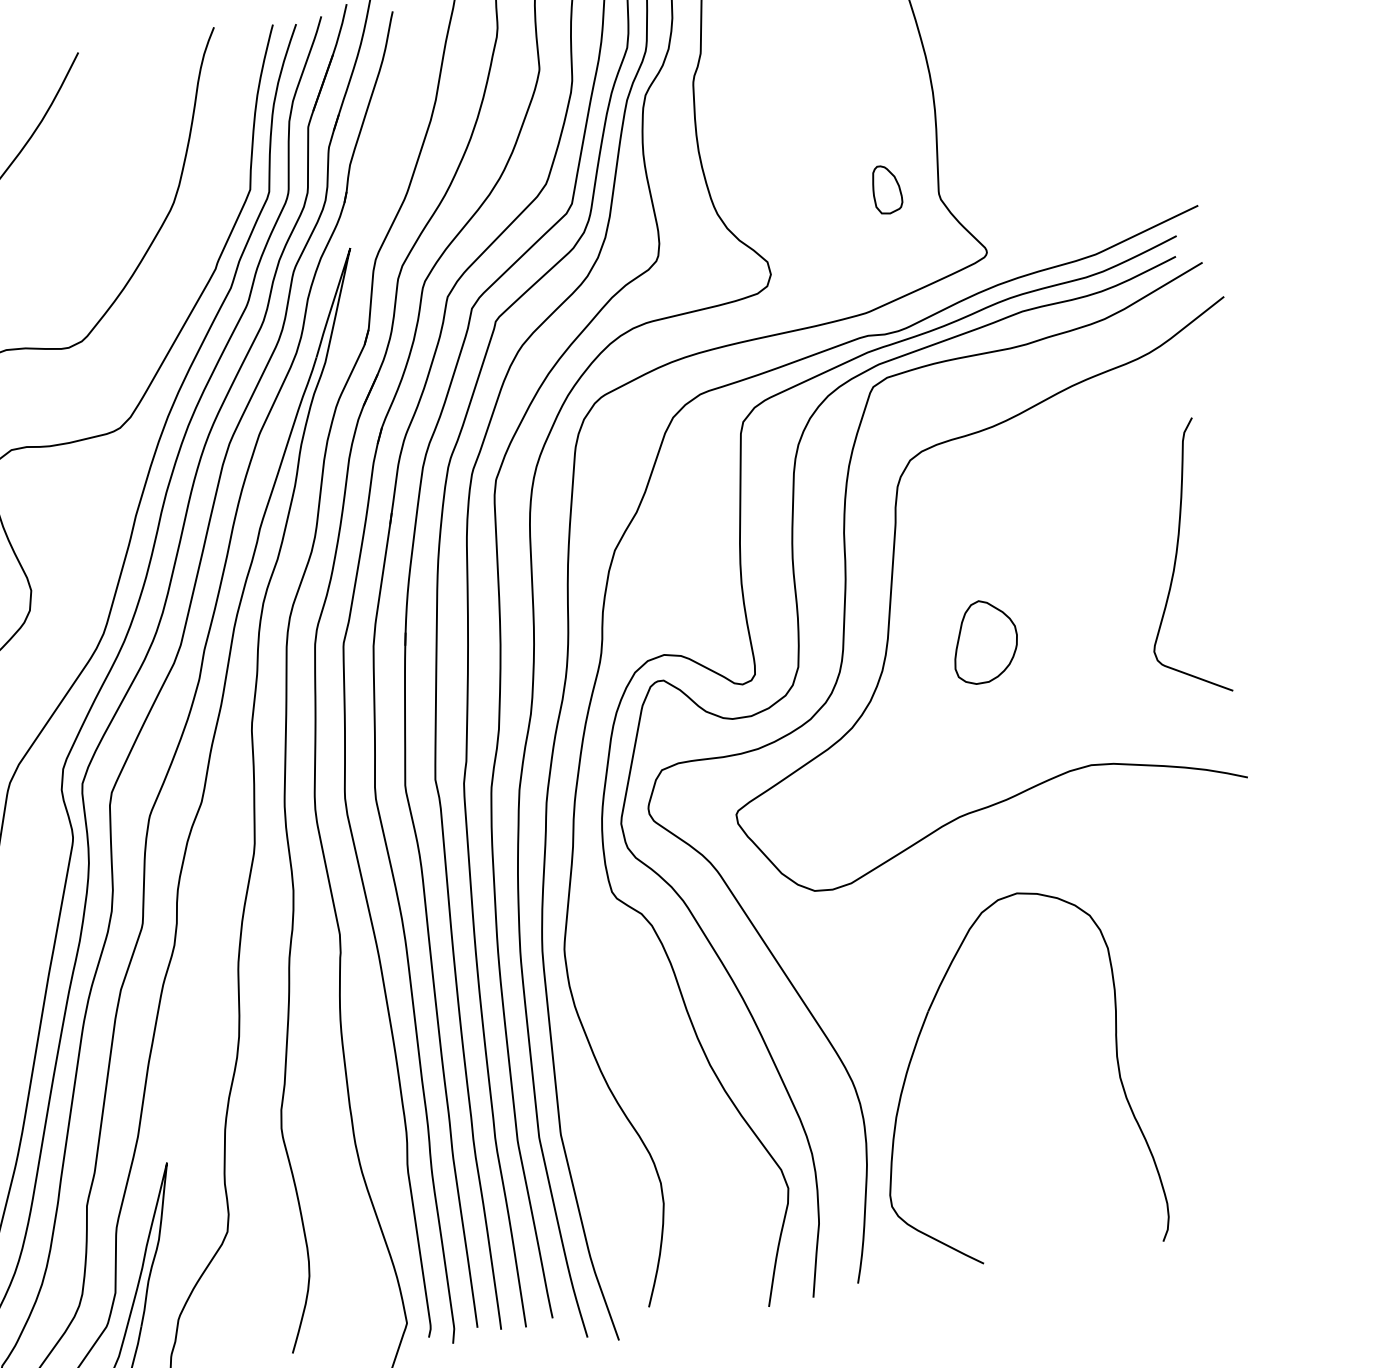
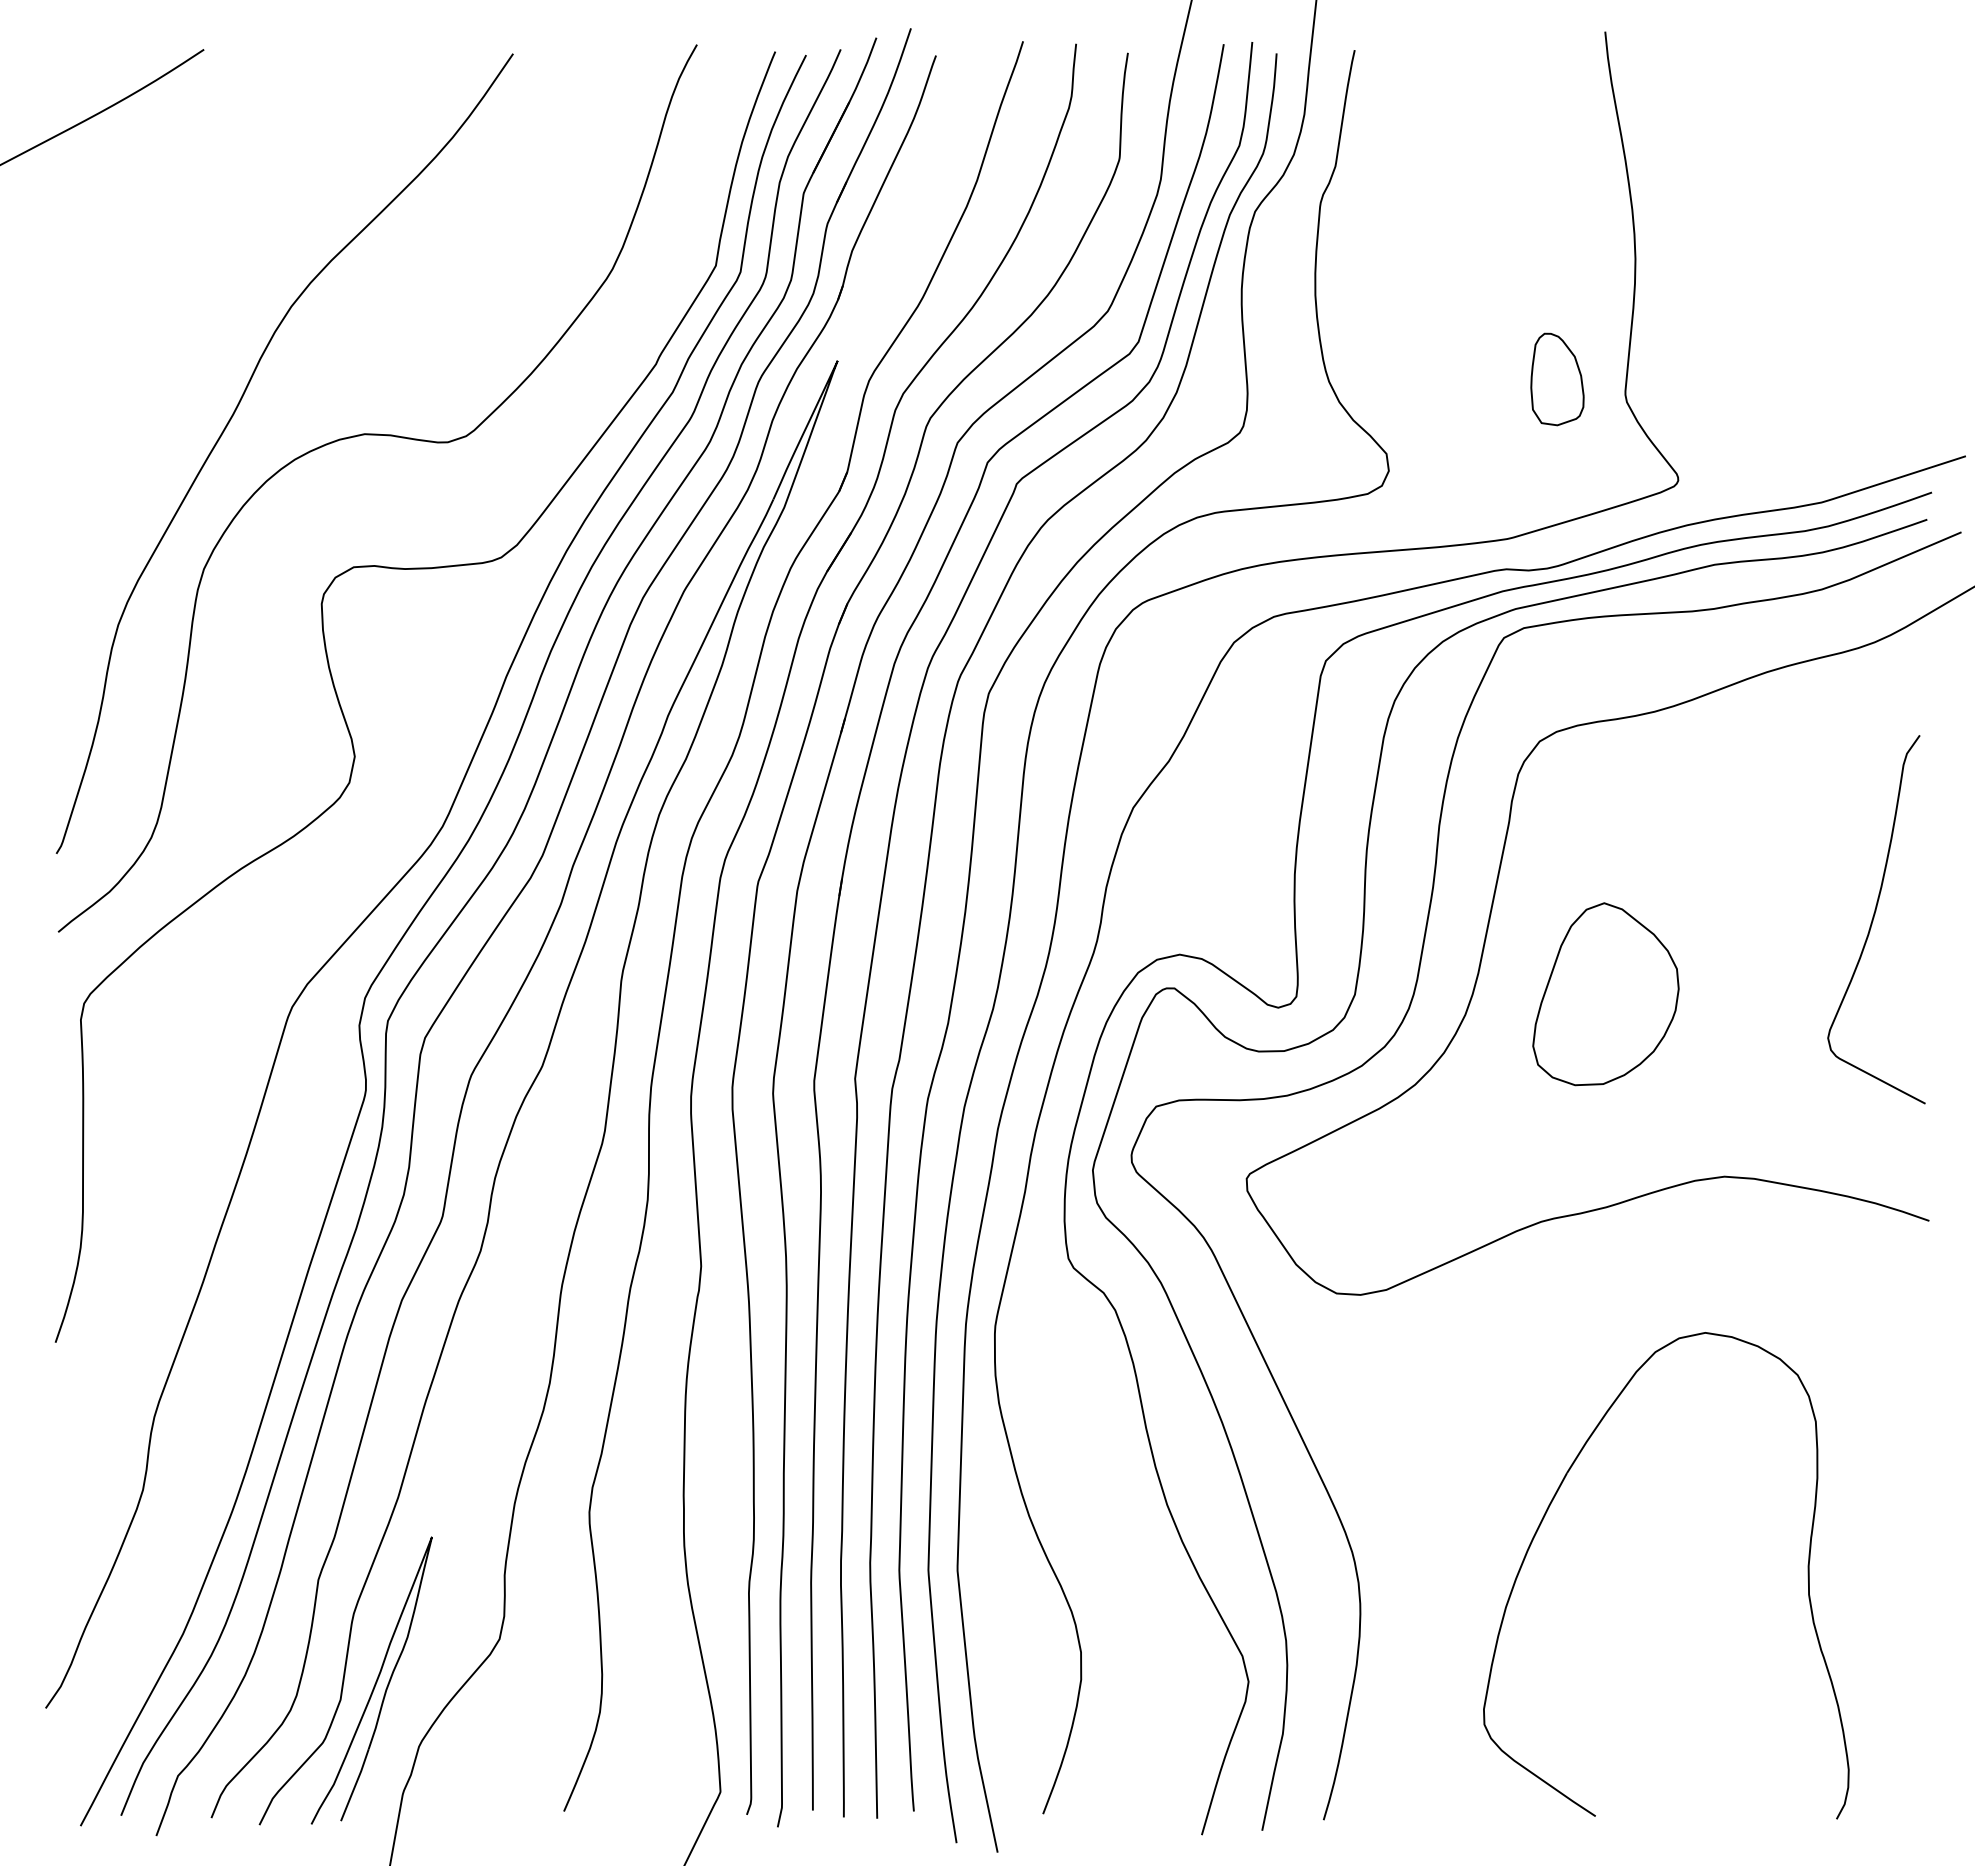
part: (887, 189) -> (1557, 379), size x1.43
part: (984, 641) -> (1605, 994), size x1.67
part: (916, 1045) -> (1545, 1516), moved

